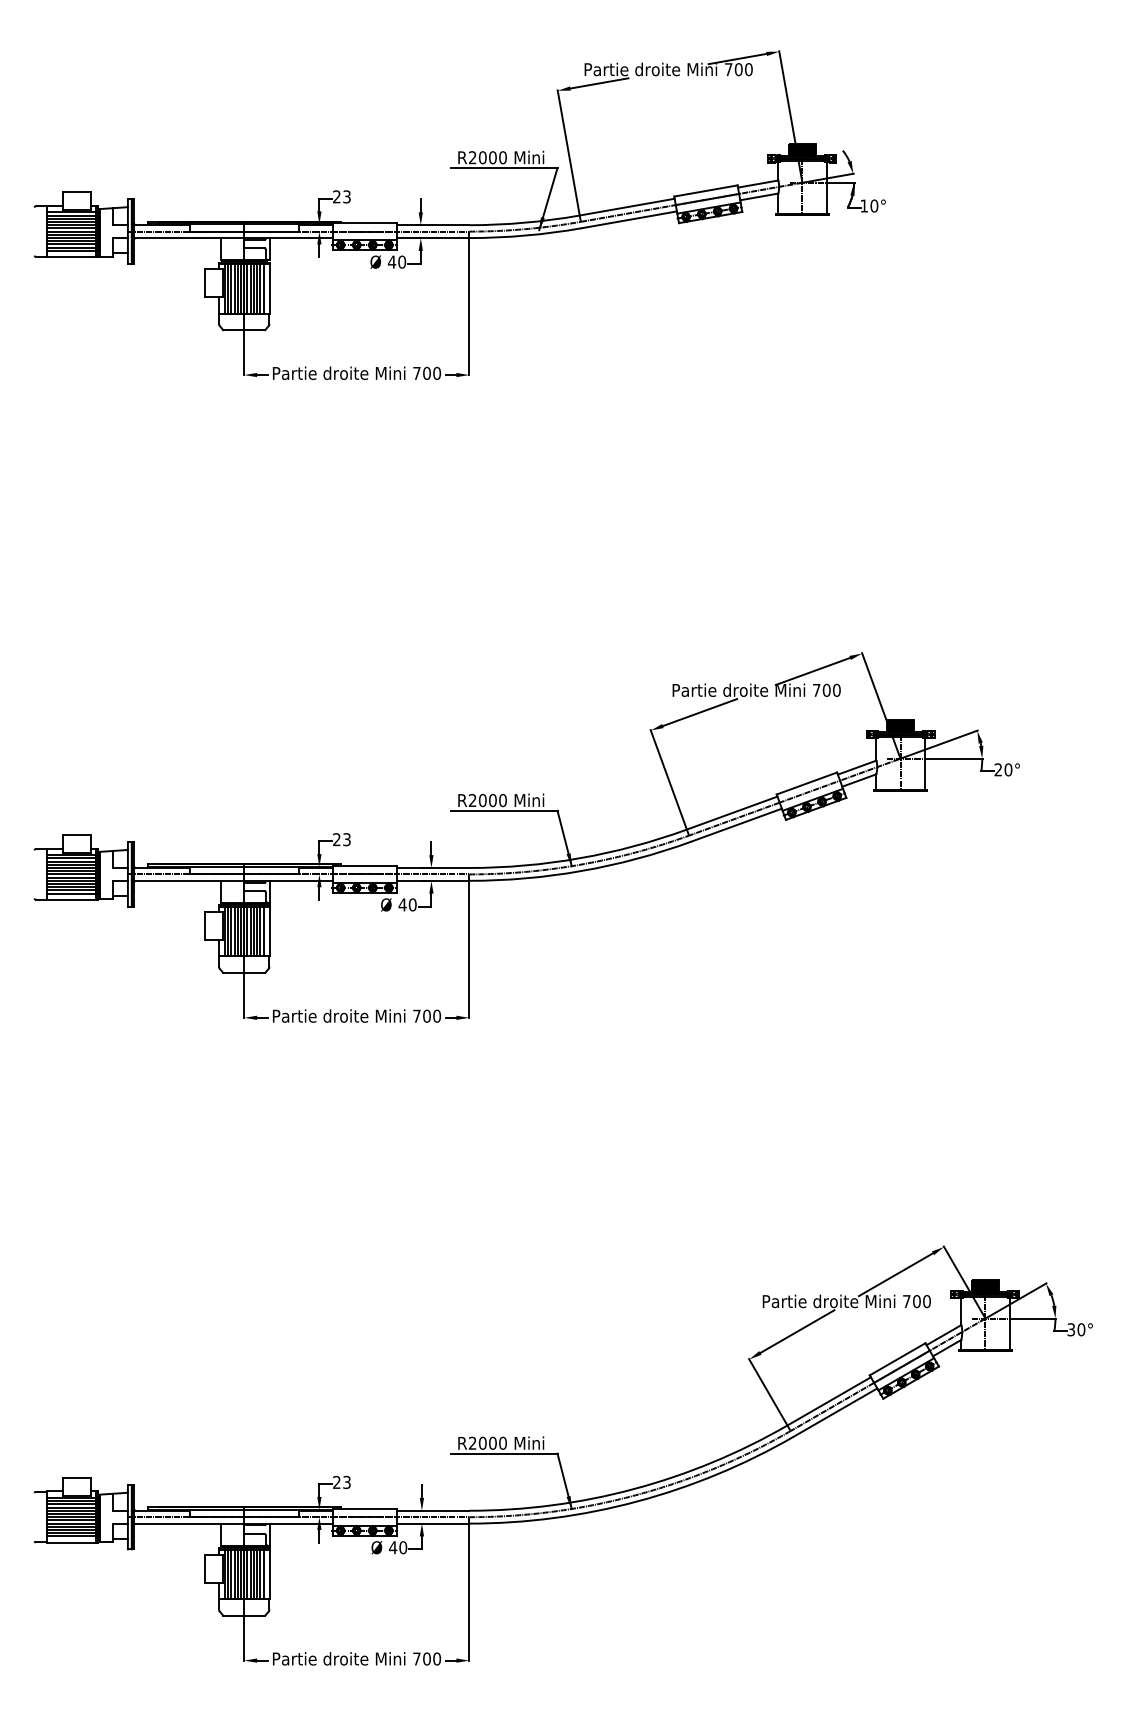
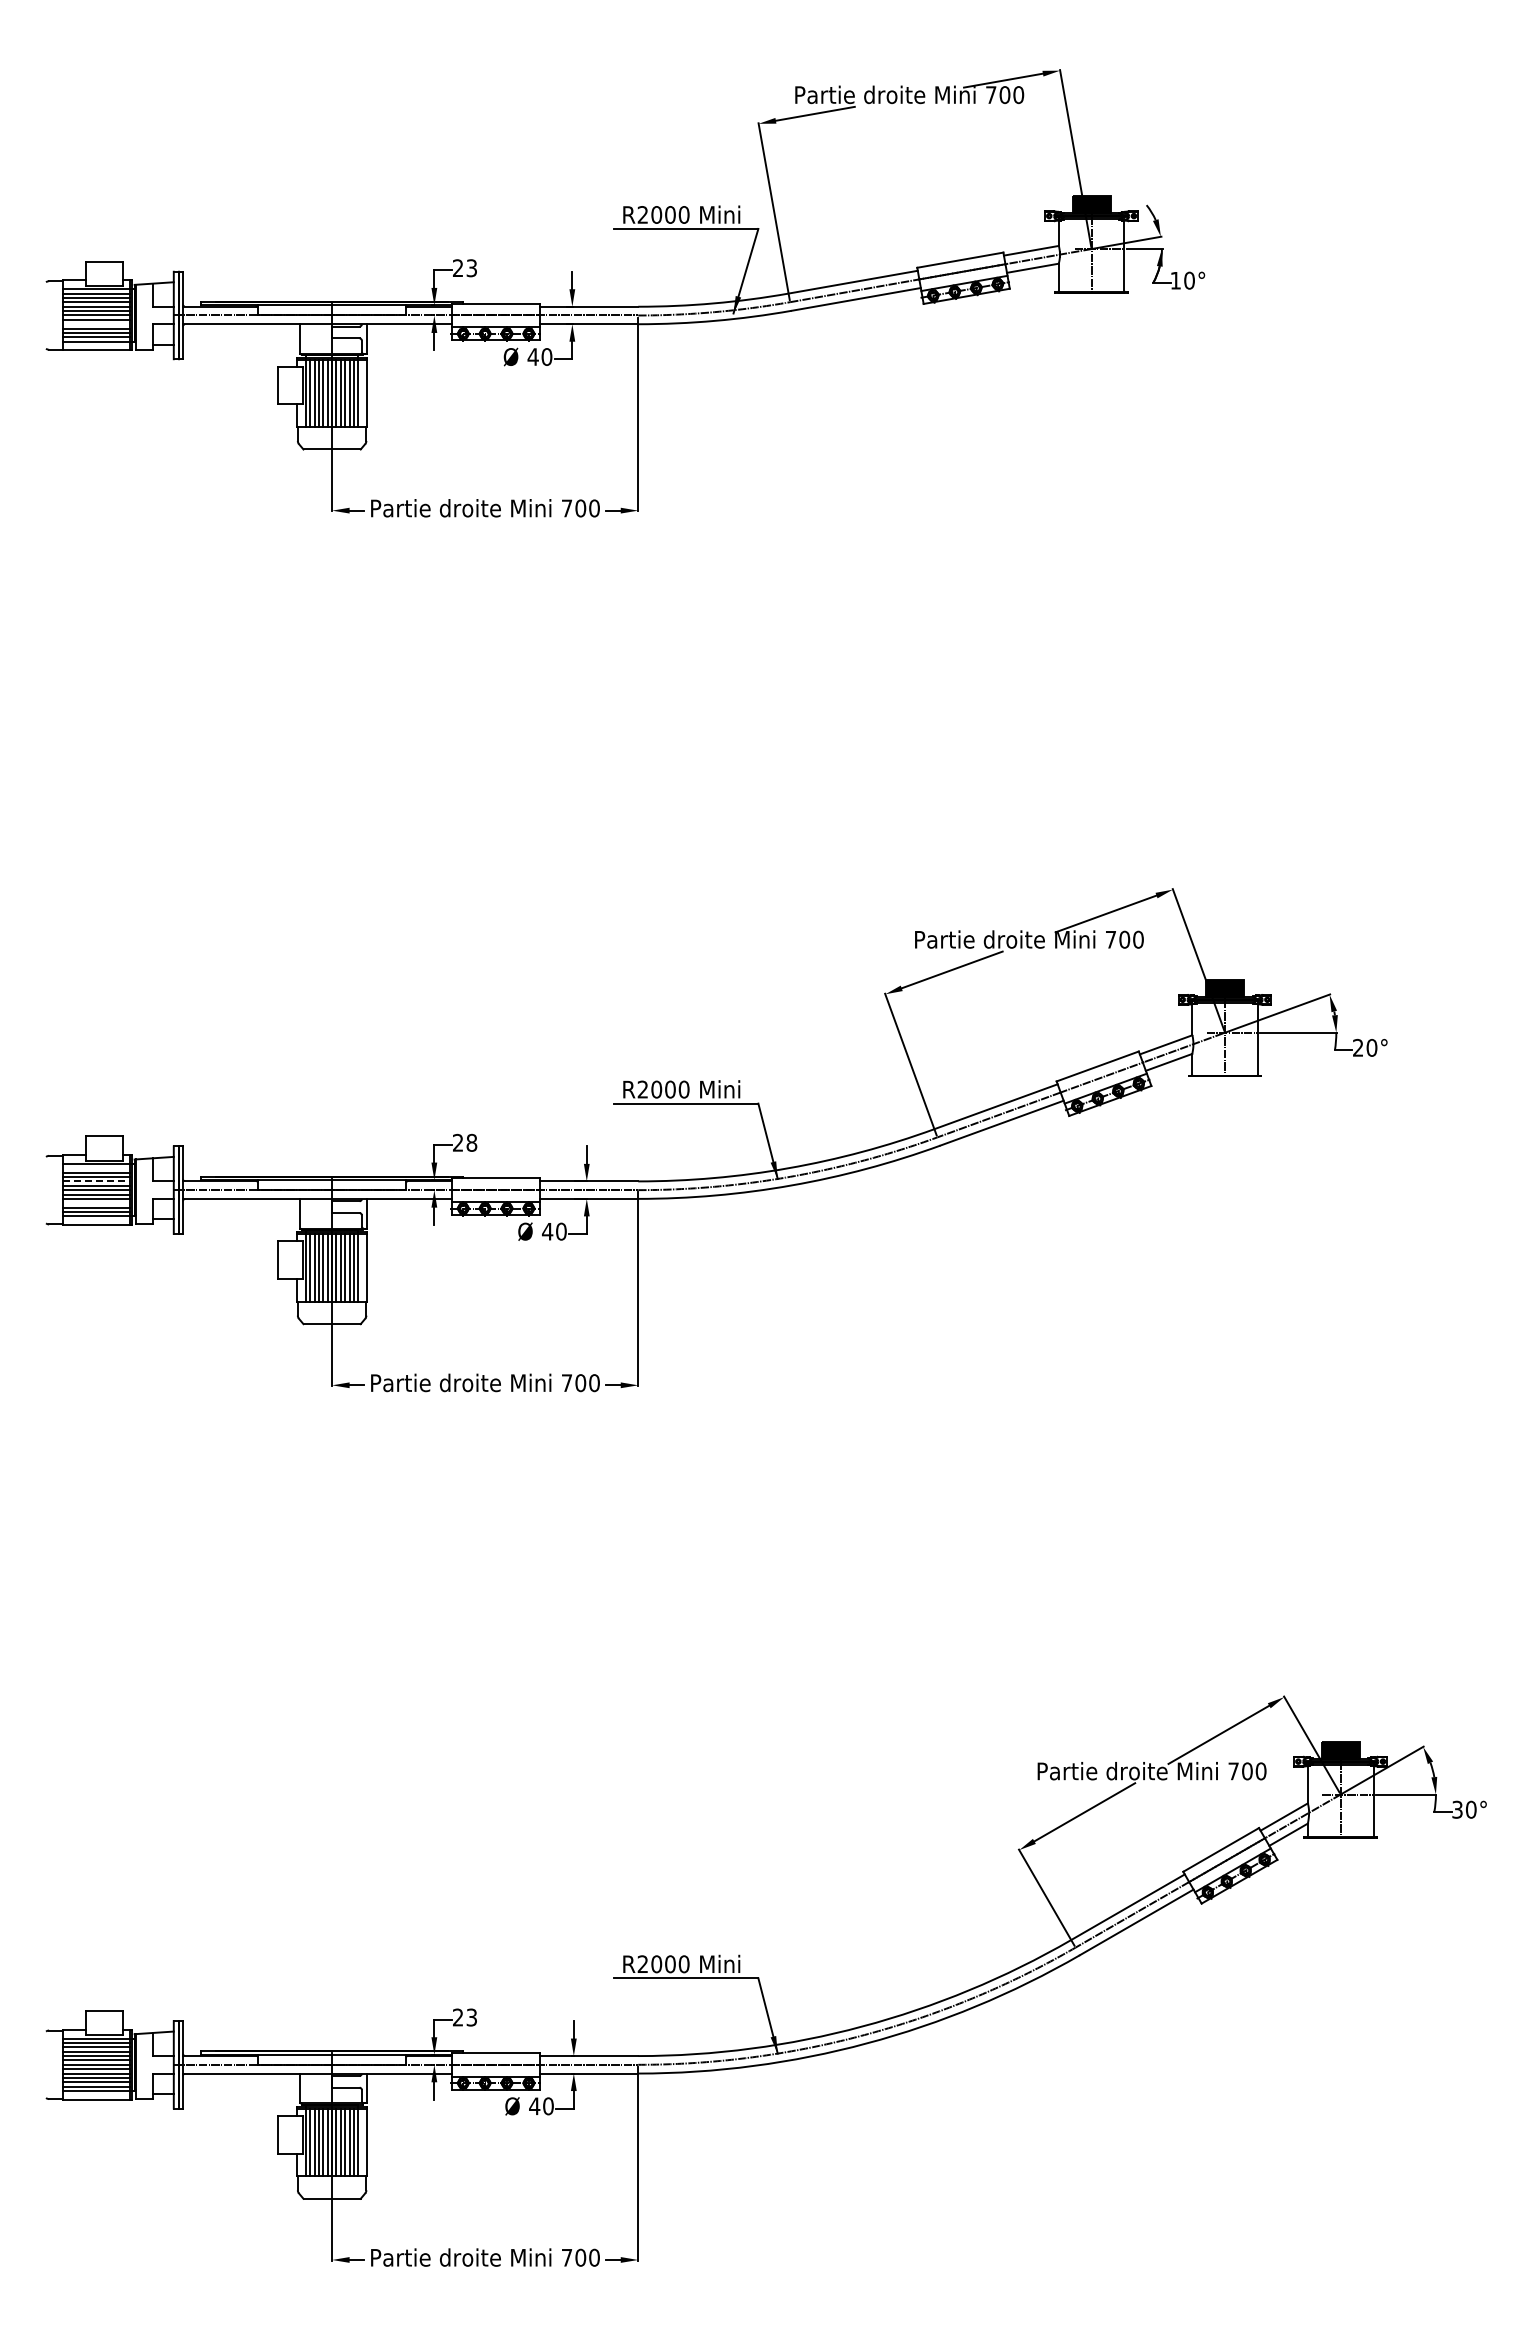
line: (71, 238) -> (96, 324), removed
text: (346, 839) -> (471, 1142), 23 -> 28
line: (71, 858) -> (96, 1168), removed
line: (71, 868) -> (96, 1181), solid -> dashed
line: (71, 884) -> (96, 1203), removed

